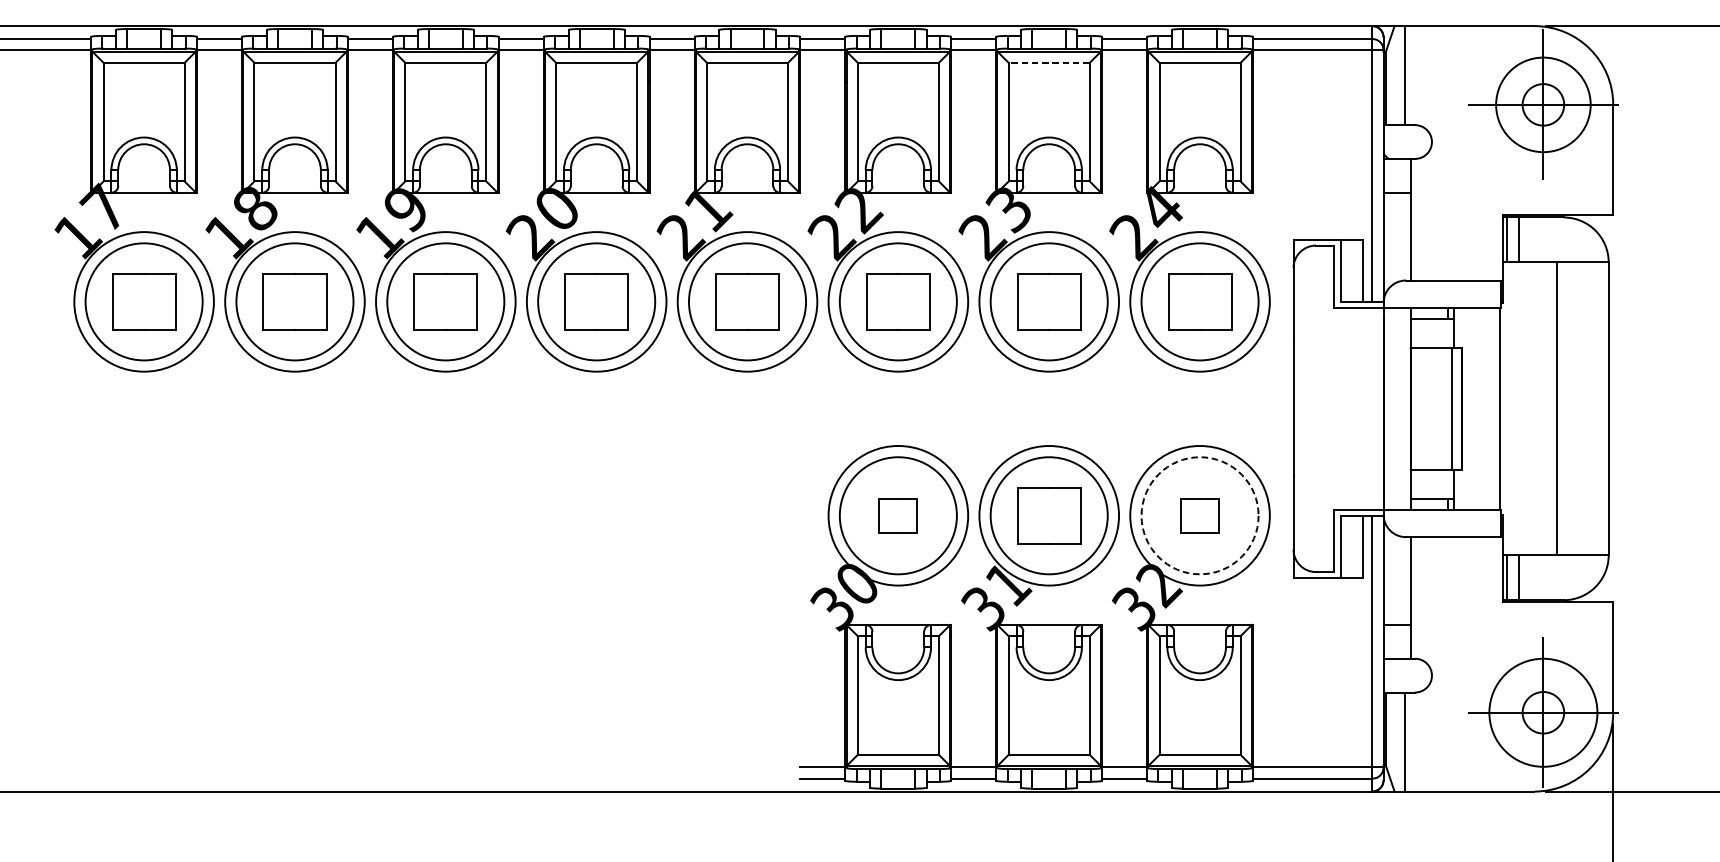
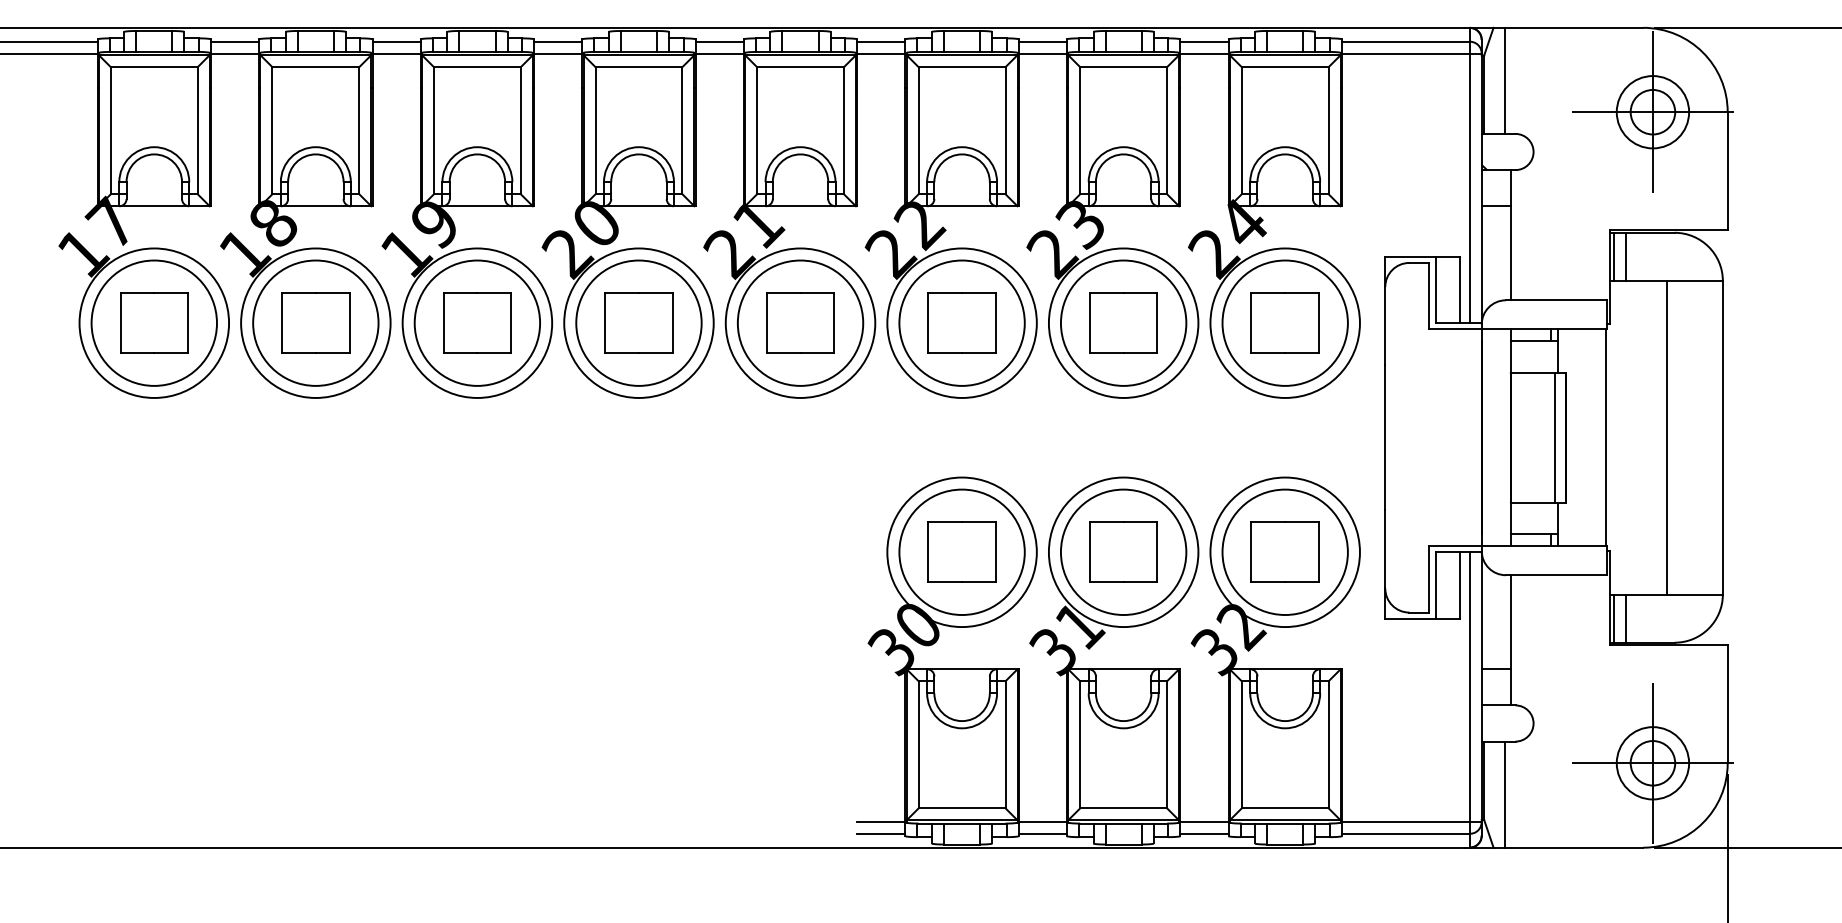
line: (1049, 63) -> (1123, 67), dashed -> solid
circle: (1543, 105) -> (1652, 112), size x0.71
part: (897, 515) -> (961, 551), size x1.67
circle: (1199, 515) -> (1284, 552), dashed -> solid
part: (1199, 515) -> (1284, 551), size x1.67
circle: (1543, 712) -> (1652, 763), size x0.62

